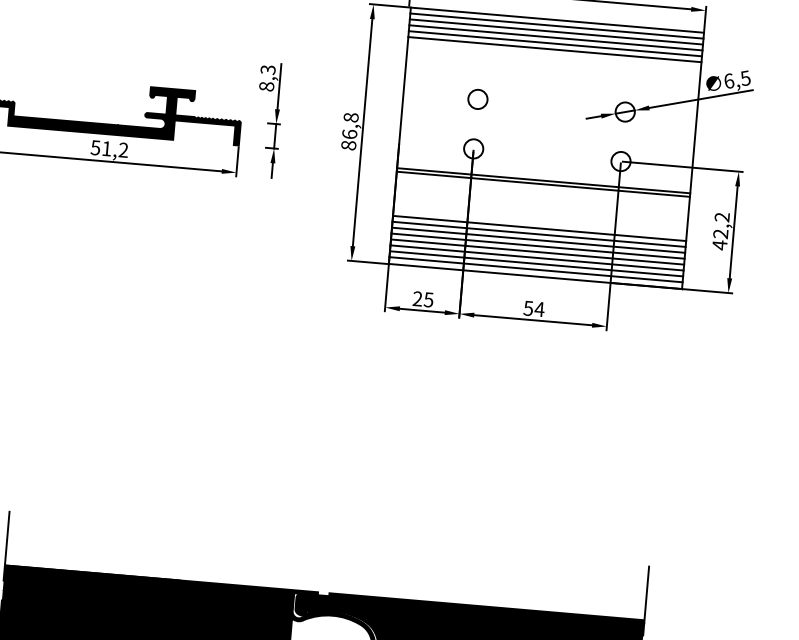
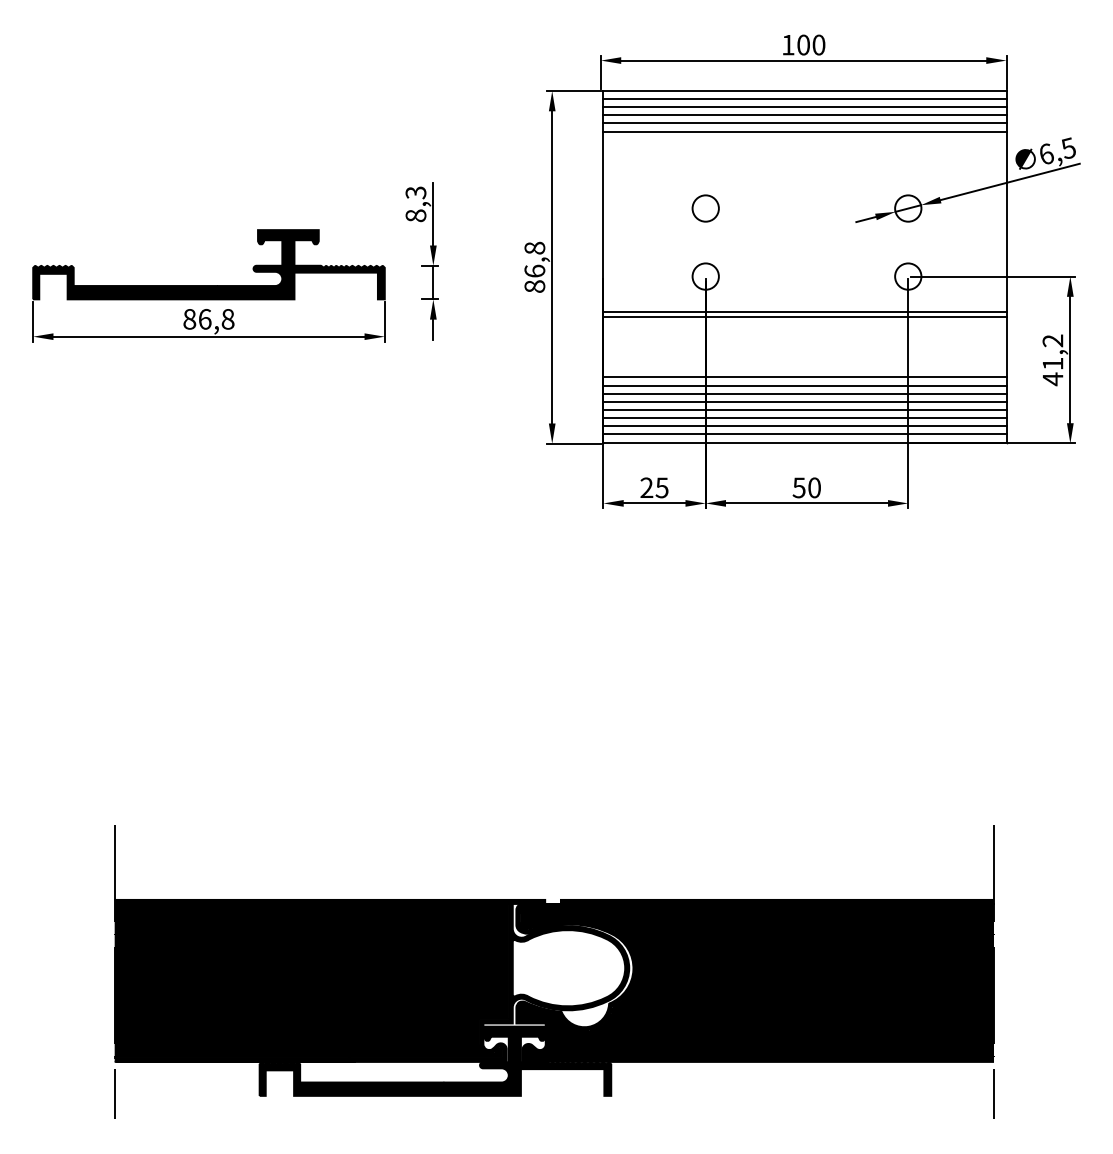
text: (109, 148) -> (208, 318), 51,2 -> 86,8
text: (720, 233) -> (1052, 363), 42,2 -> 41,2
text: (539, 309) -> (814, 487), 54 -> 50

